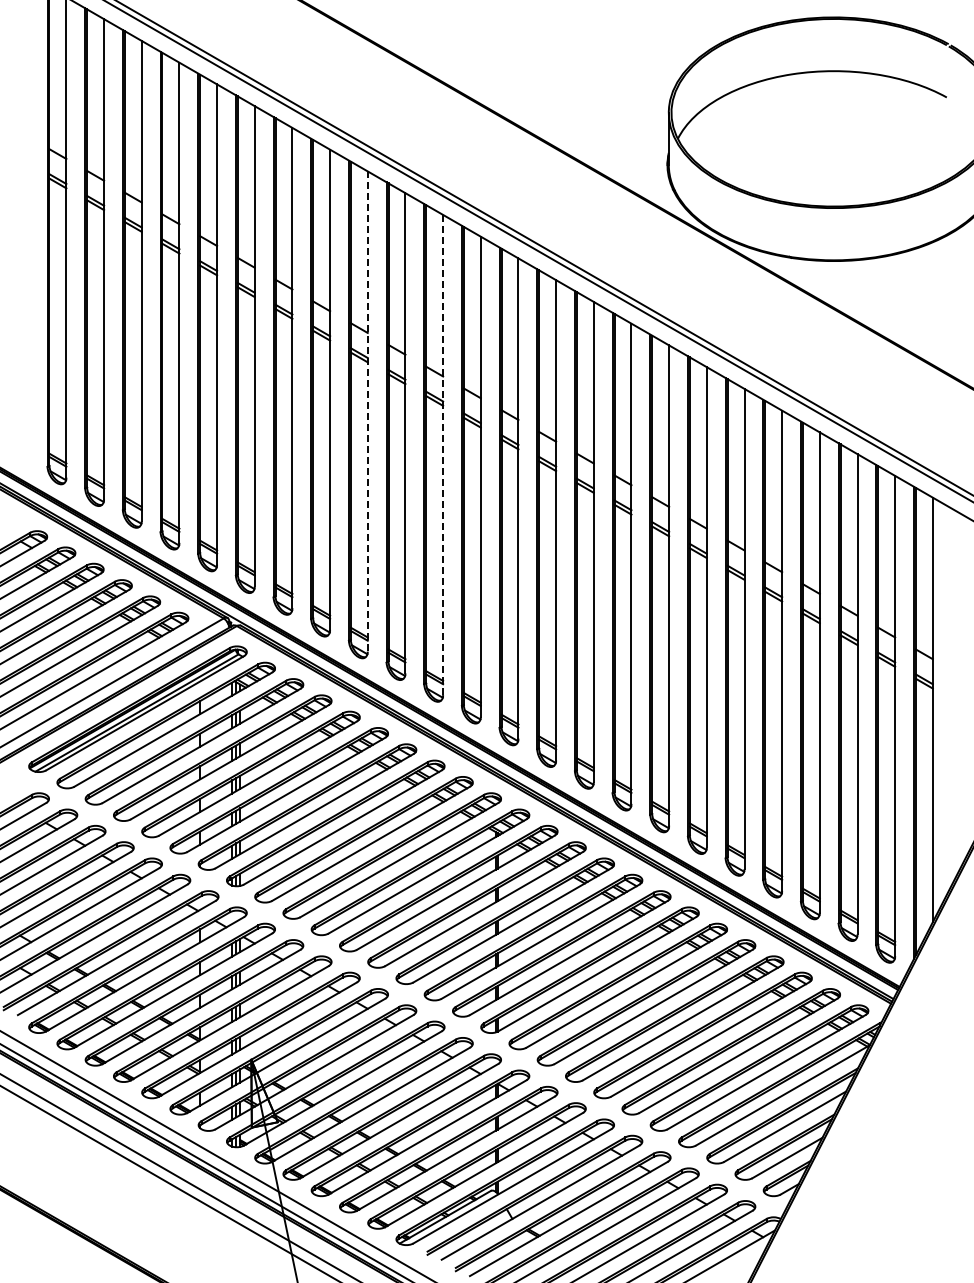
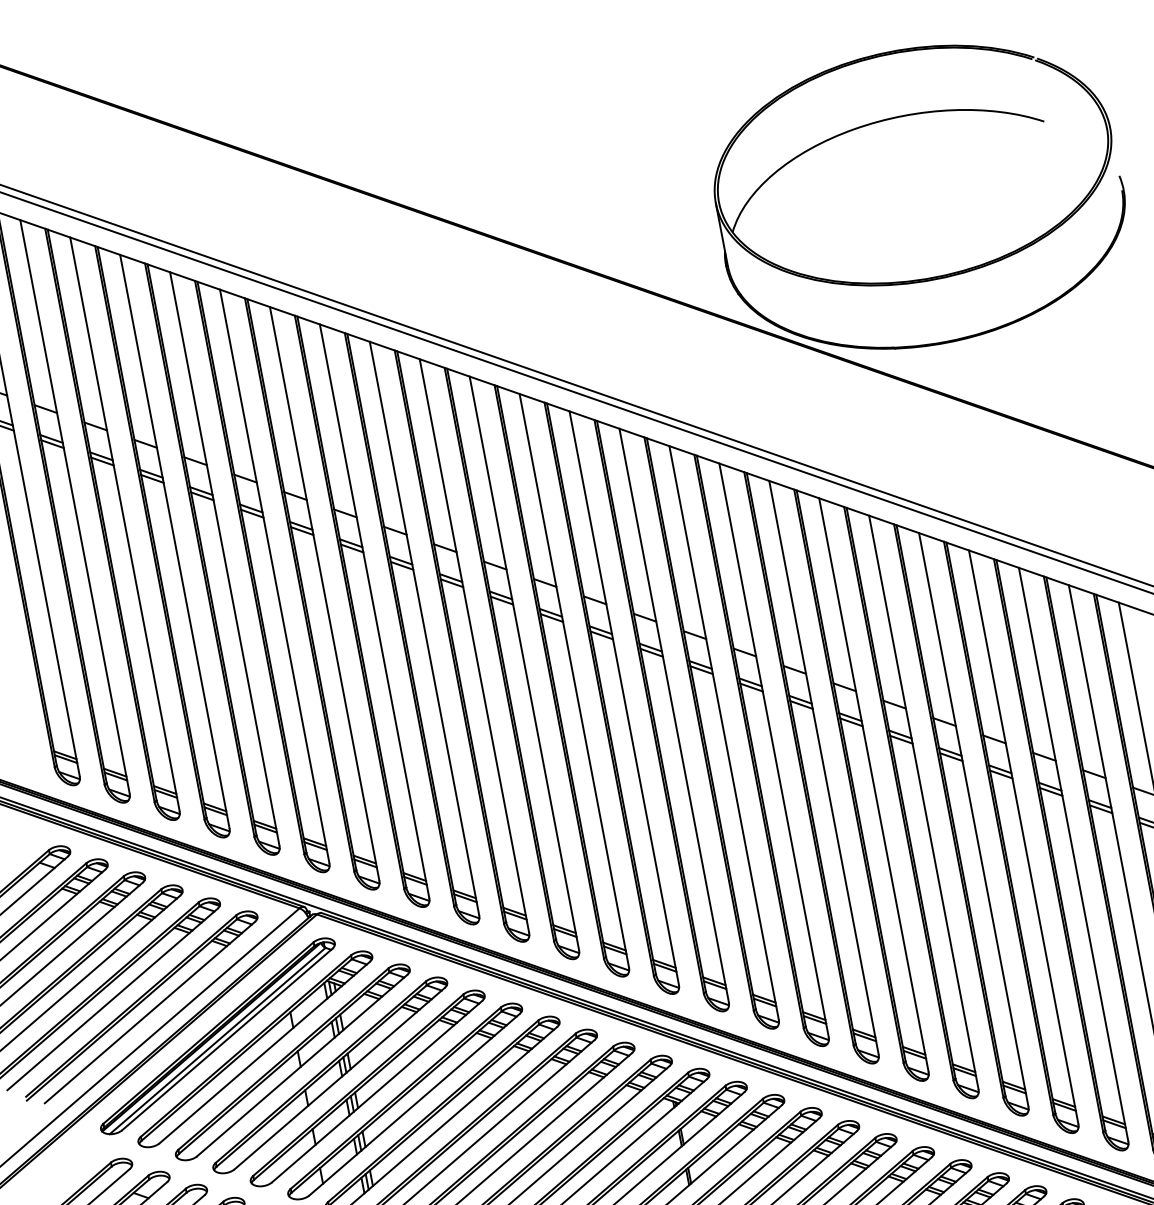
line: (367, 412) -> (424, 629), dashed -> solid
line: (443, 455) -> (524, 663), dashed -> solid

